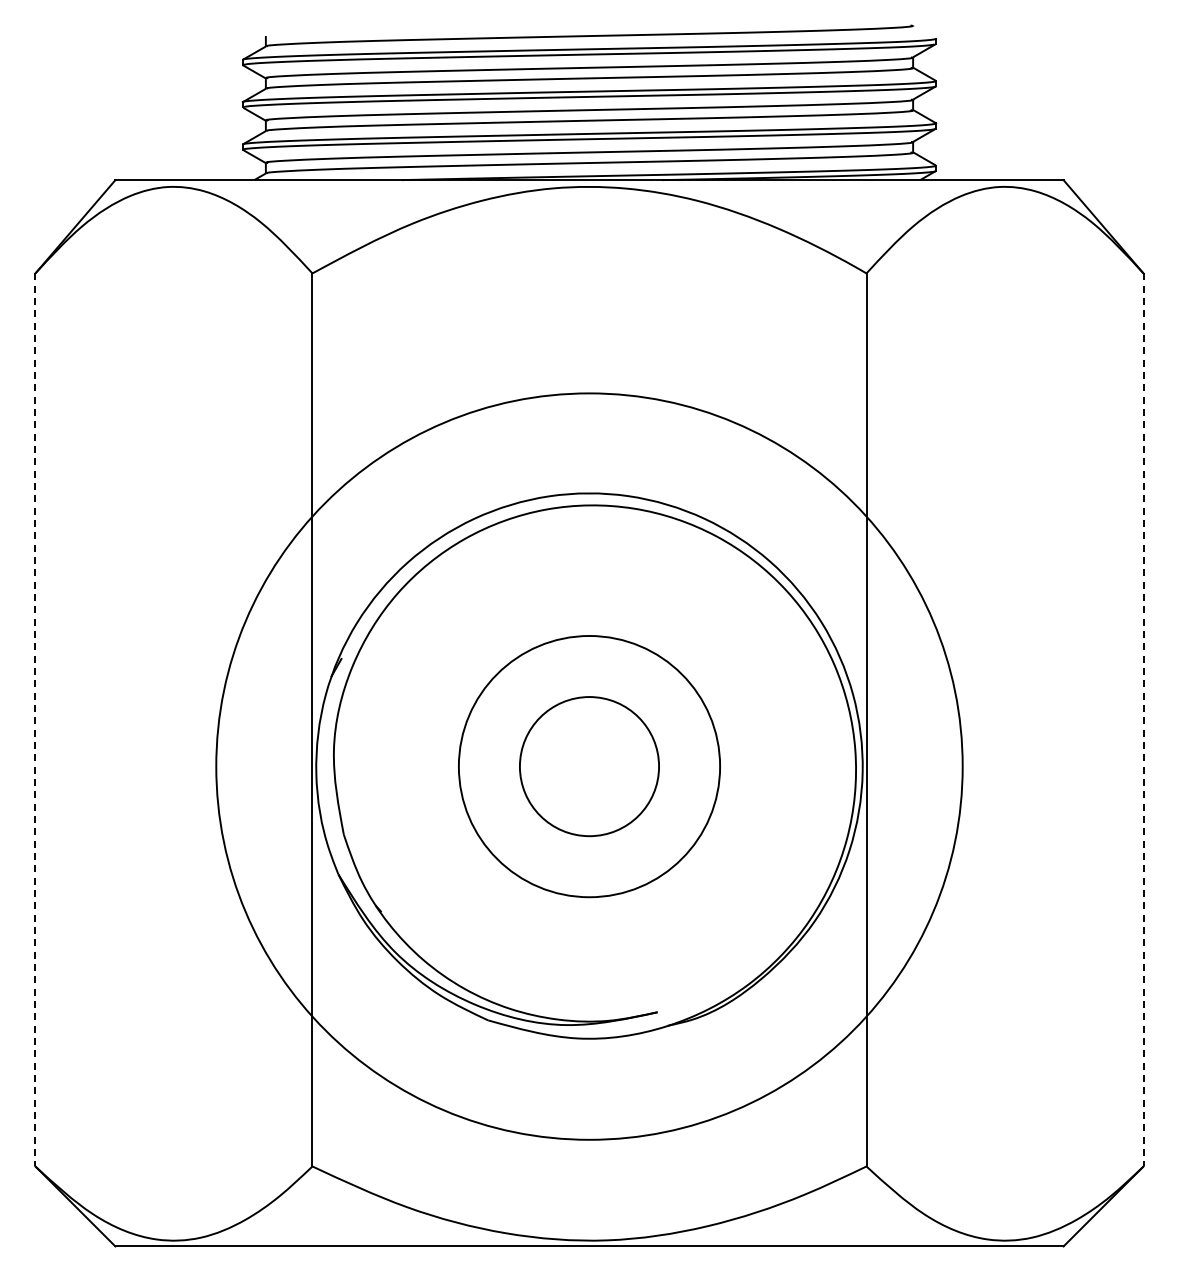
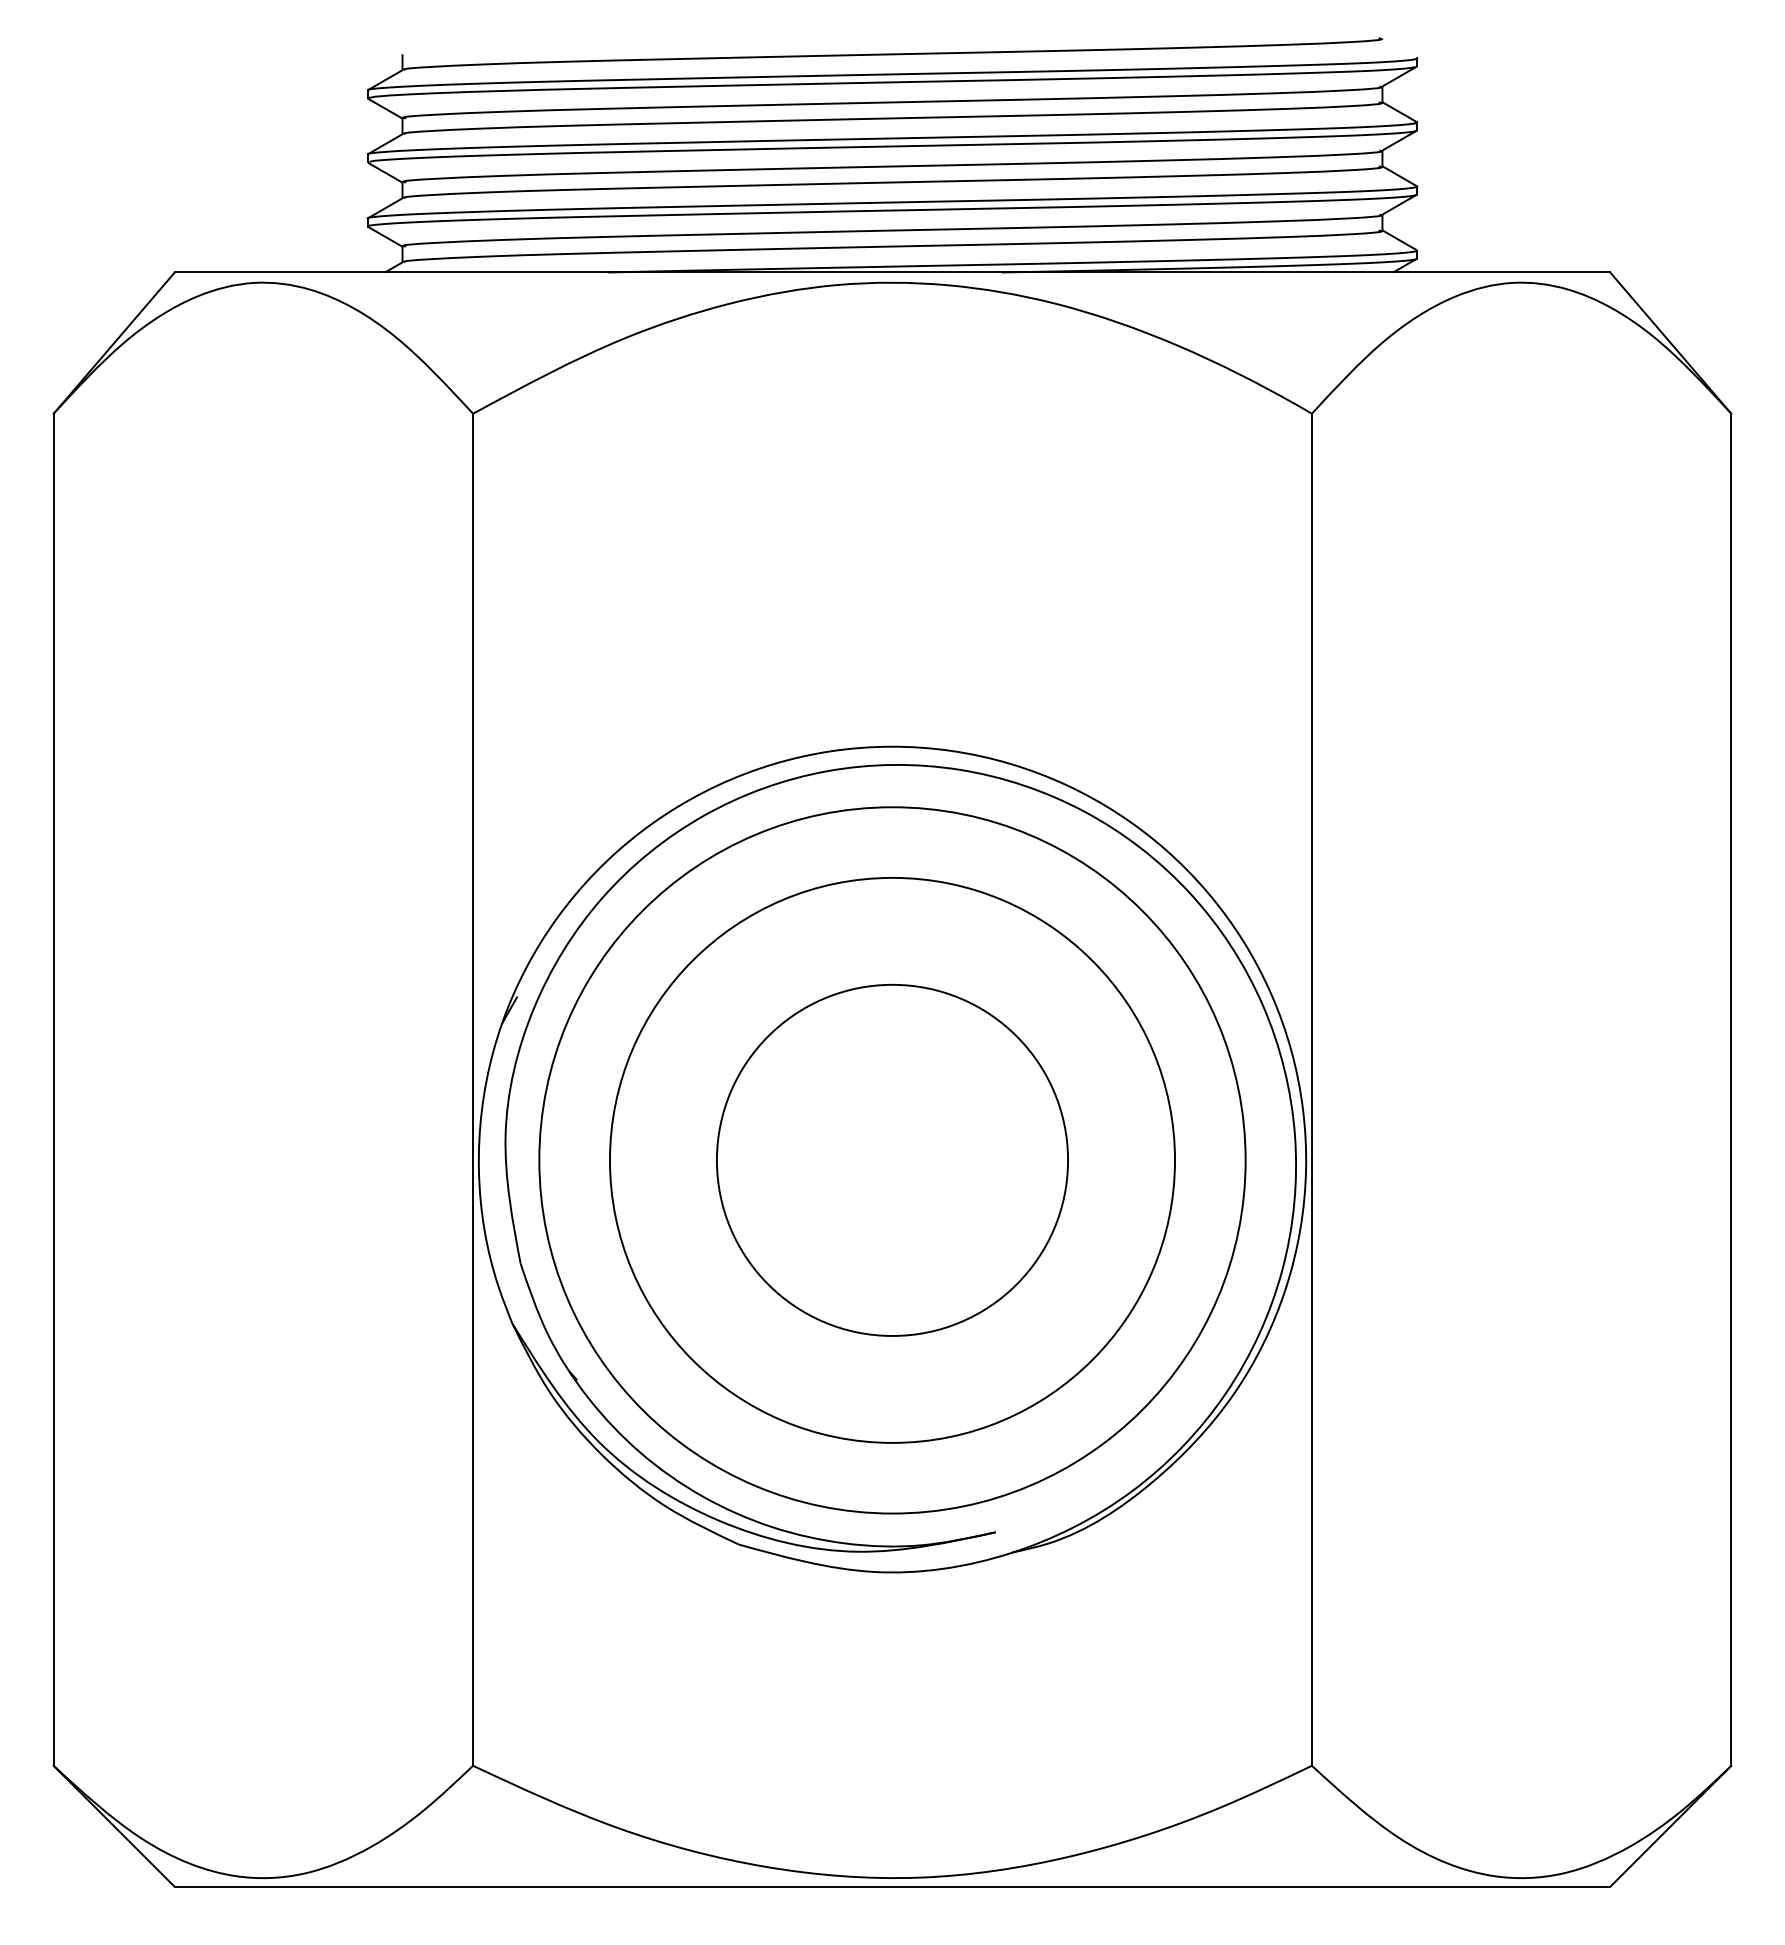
line: (35, 719) -> (53, 1089), dashed -> solid
line: (1143, 719) -> (1731, 1089), dashed -> solid
circle: (589, 766) -> (892, 1160), size x0.62
circle: (589, 766) -> (892, 1160), size x1.43
circle: (589, 766) -> (892, 1160), size x1.67

